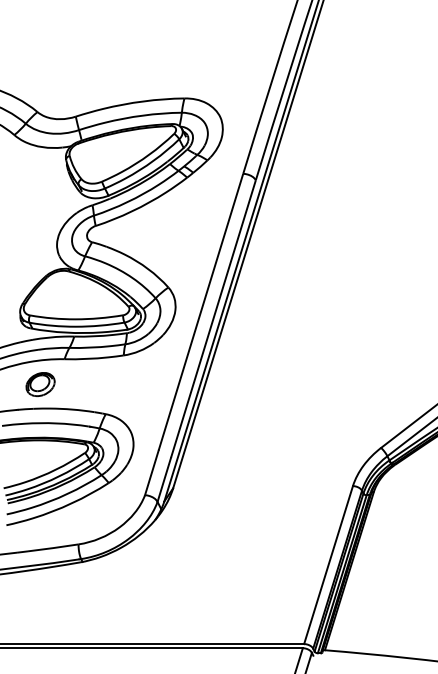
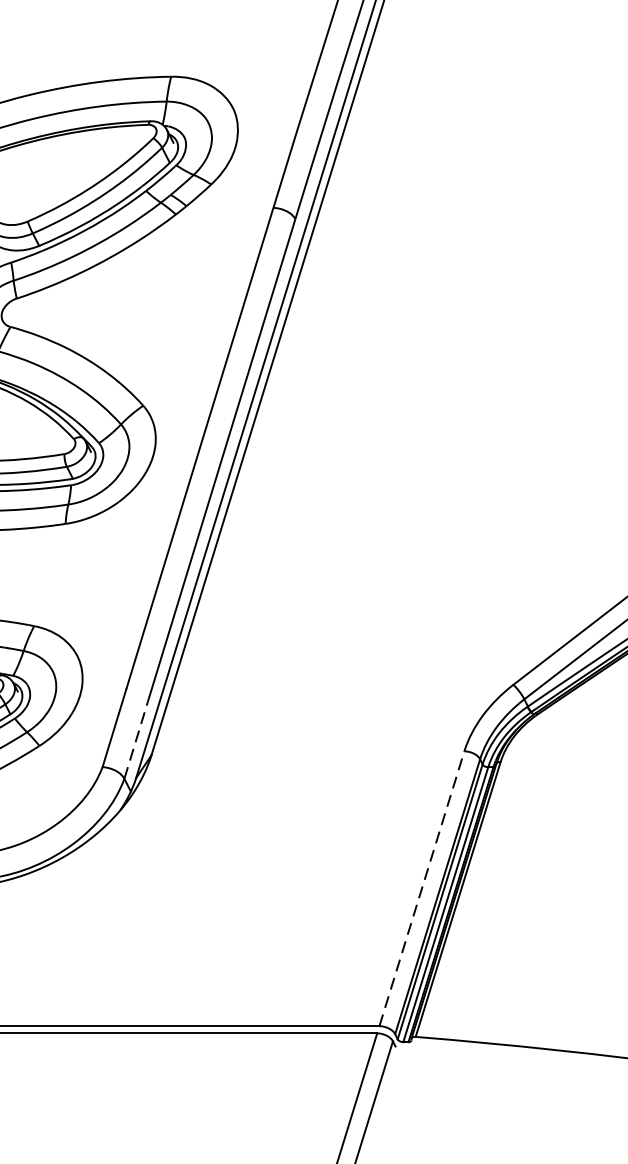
line: (164, 479) -> (136, 739), solid -> dashed
line: (328, 565) -> (421, 889), solid -> dashed

